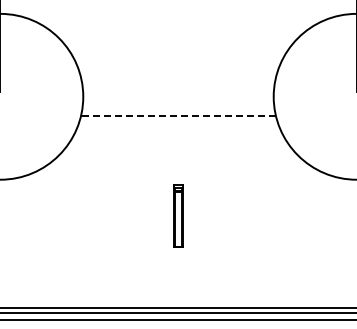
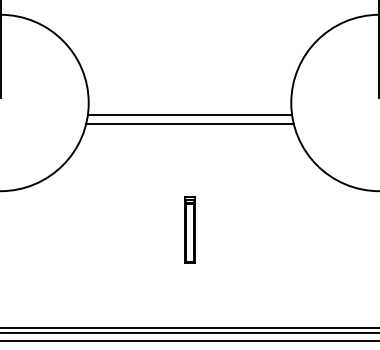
line: (178, 107) -> (190, 114), added
line: (178, 116) -> (190, 123), dashed -> solid

